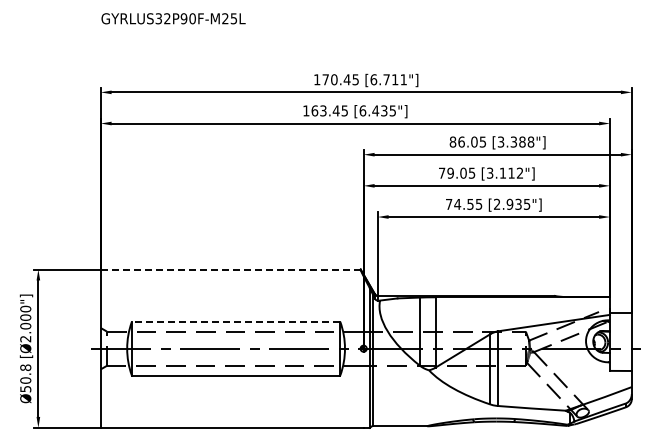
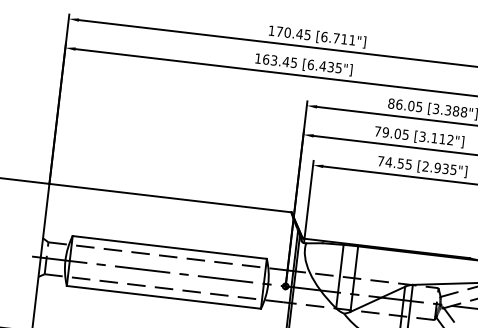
line: (230, 269) -> (170, 198), dashed -> solid
line: (235, 321) -> (169, 247), dashed -> solid

